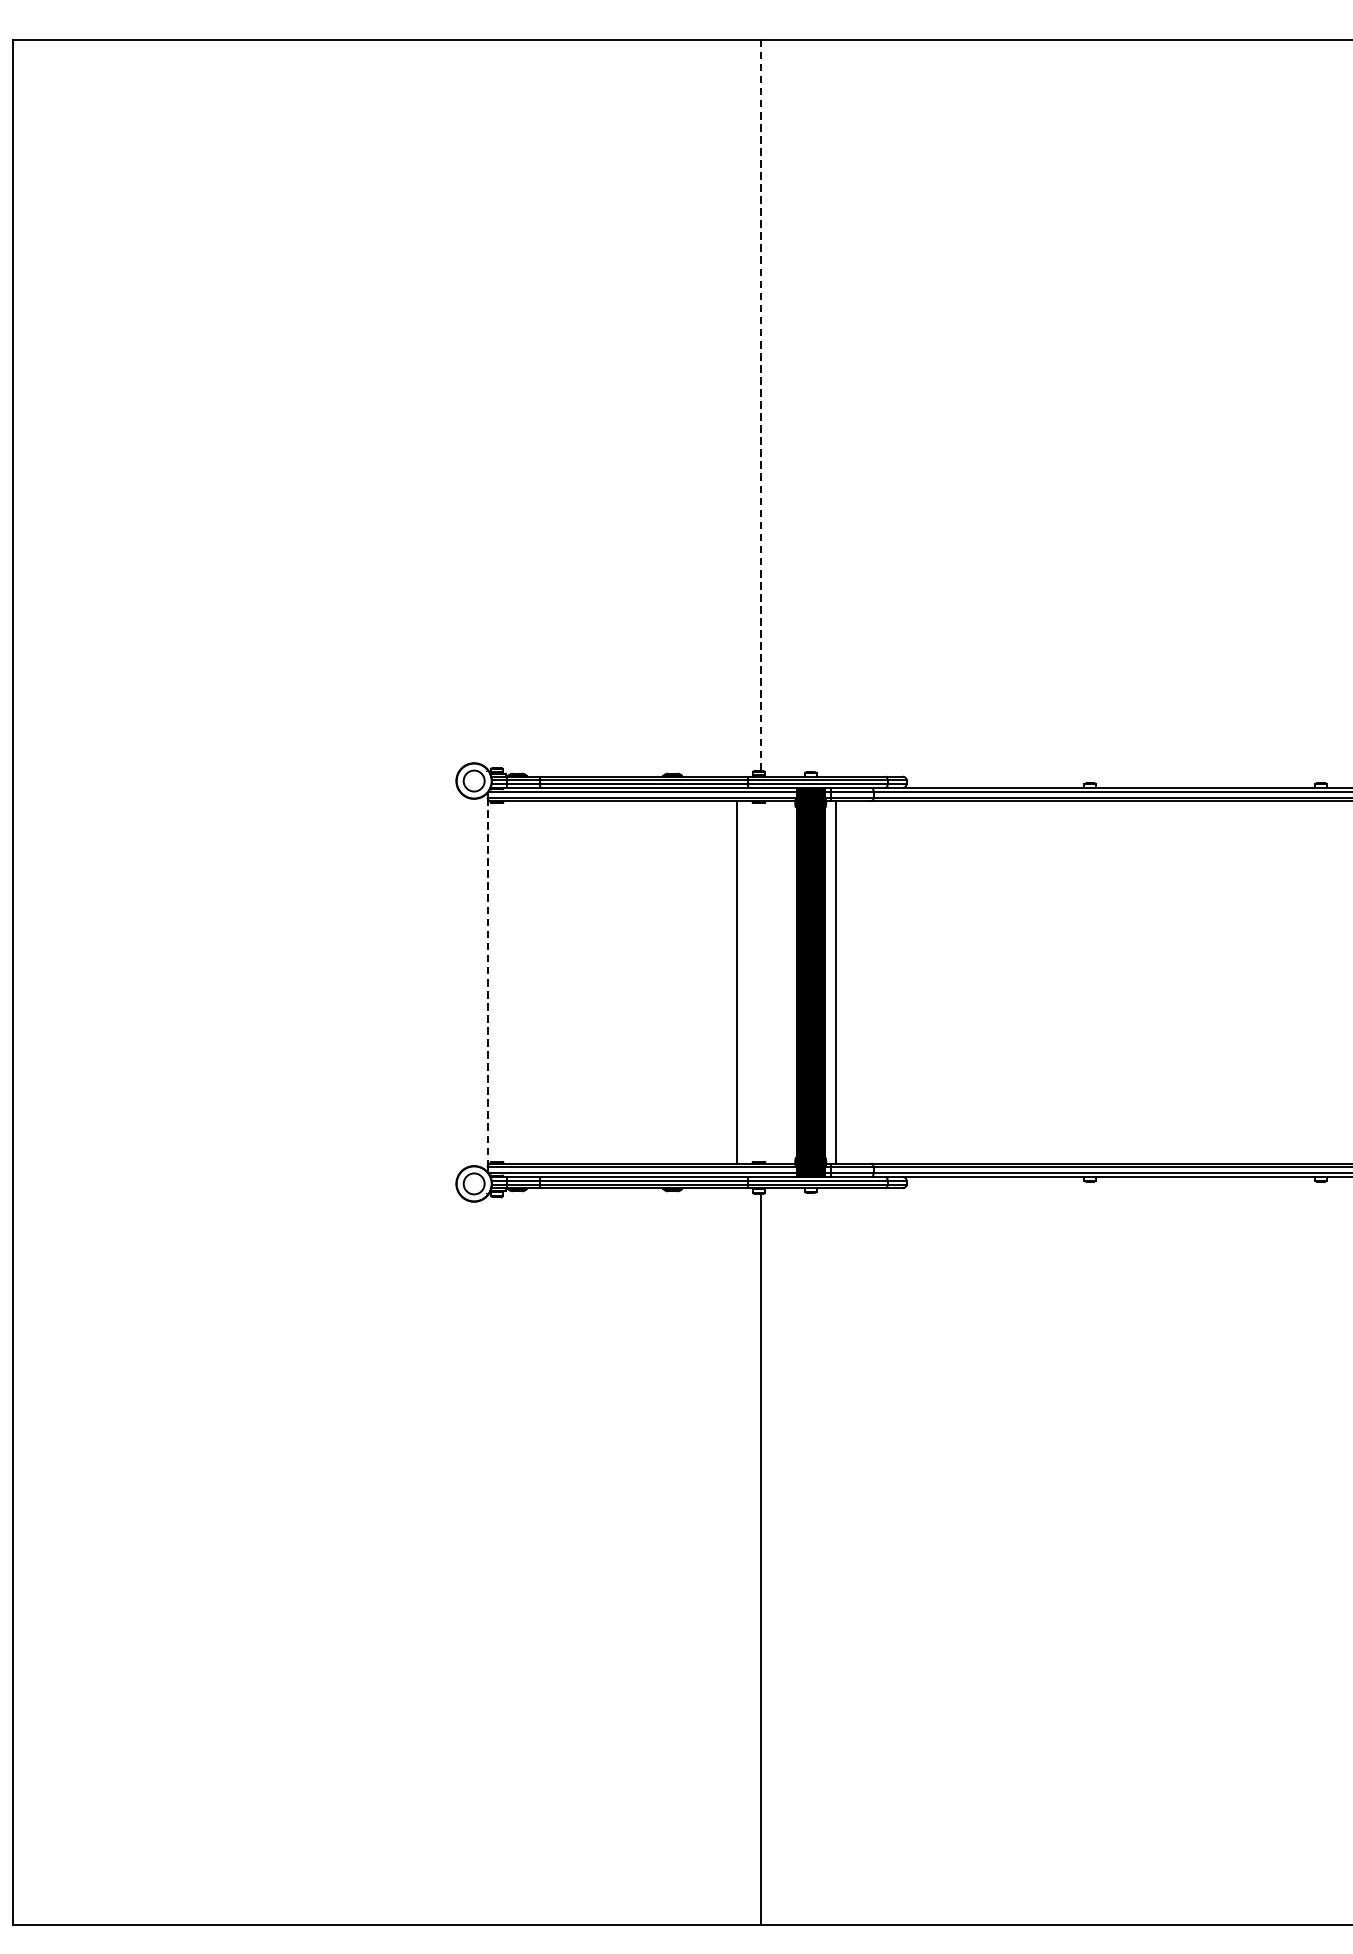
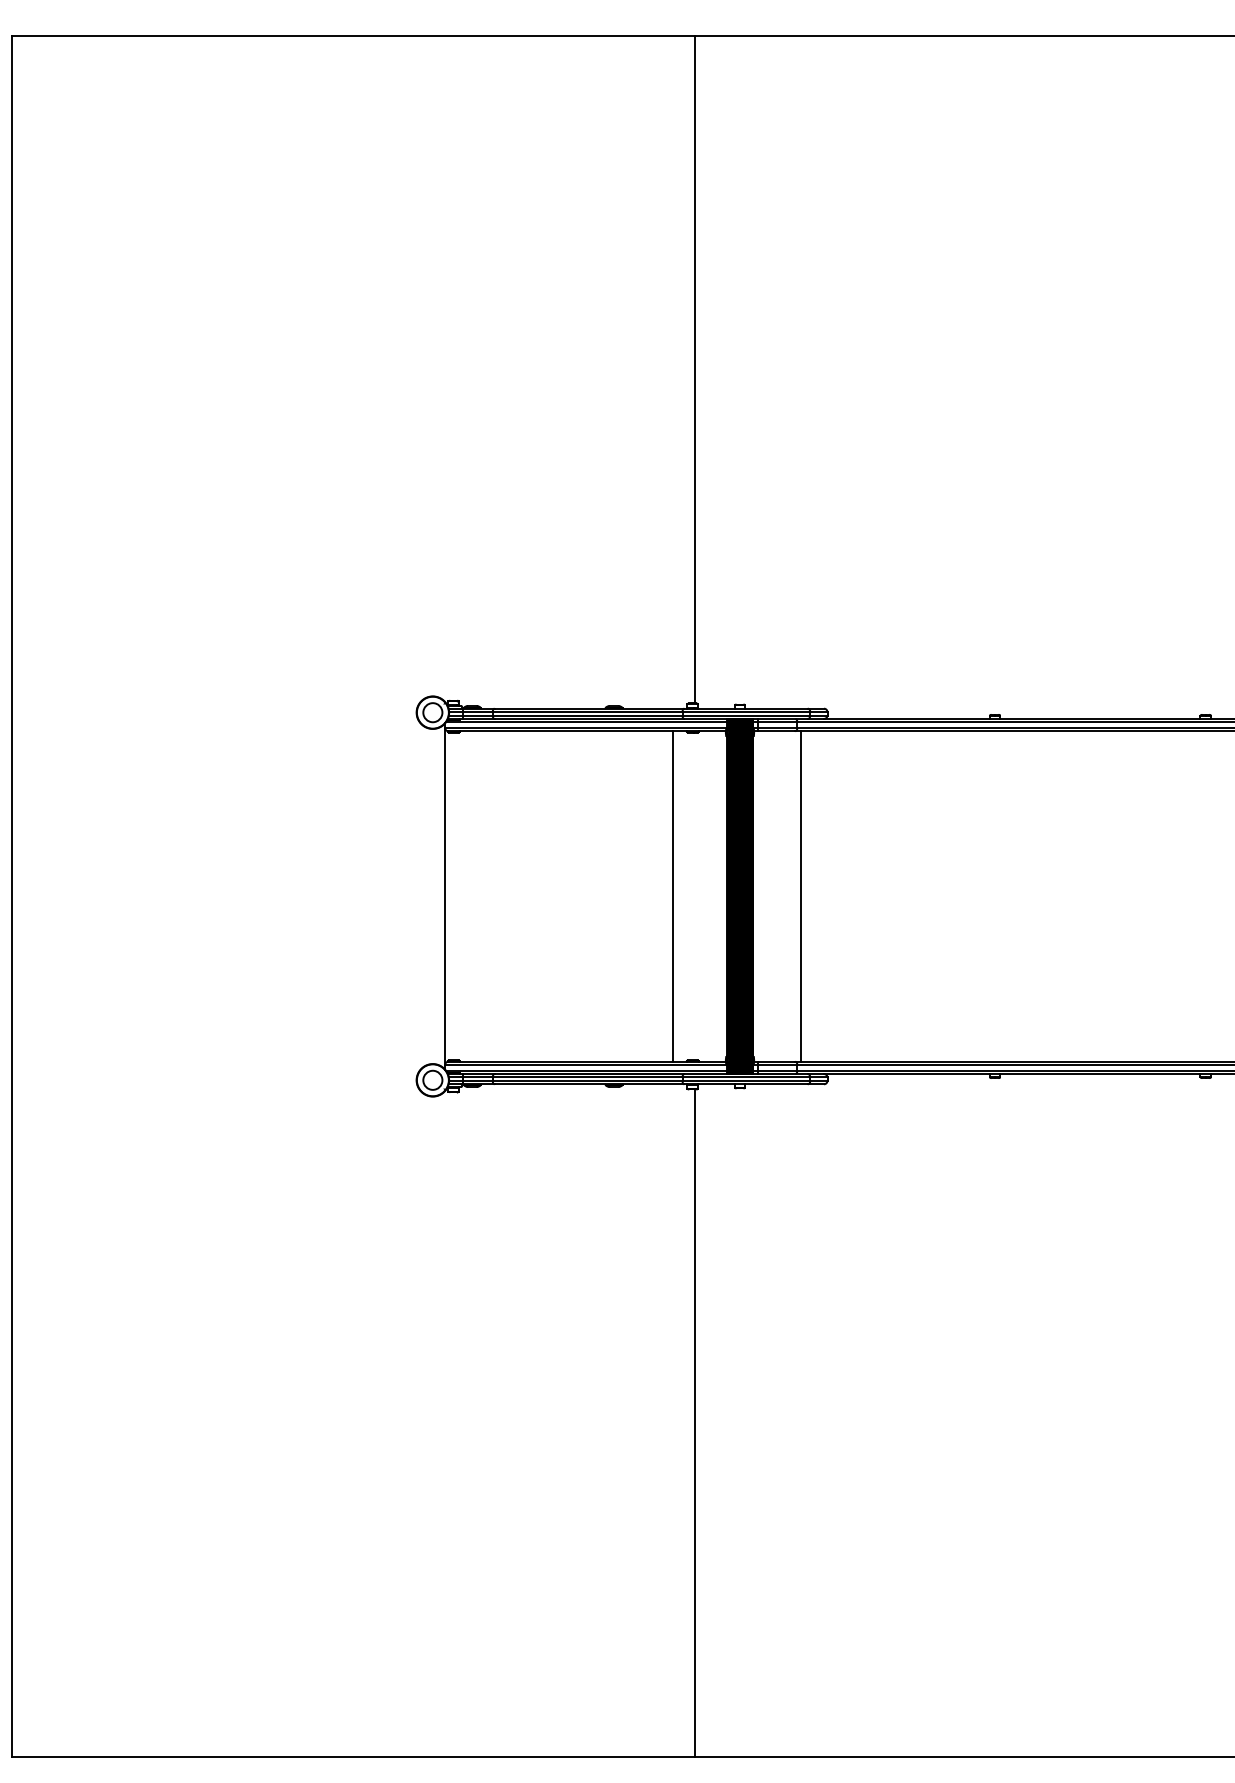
line: (760, 404) -> (694, 369), dashed -> solid
line: (488, 982) -> (445, 896), dashed -> solid
line: (835, 982) -> (800, 896), moved

